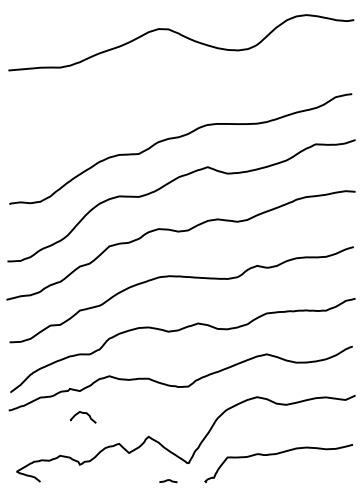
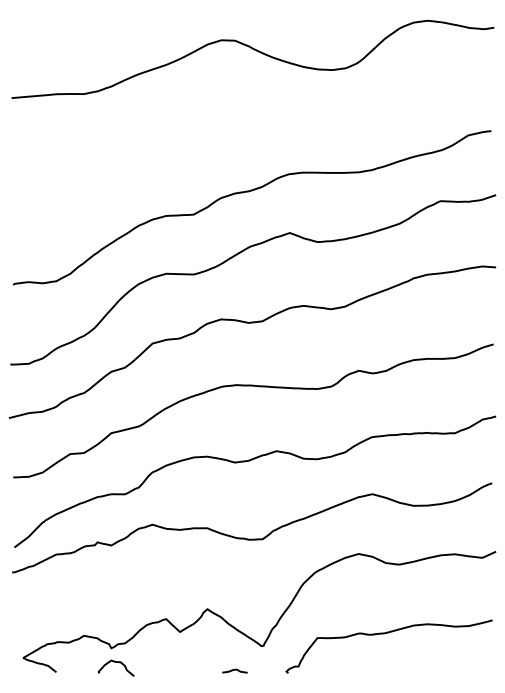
curve: (82, 413) -> (115, 662), moved

